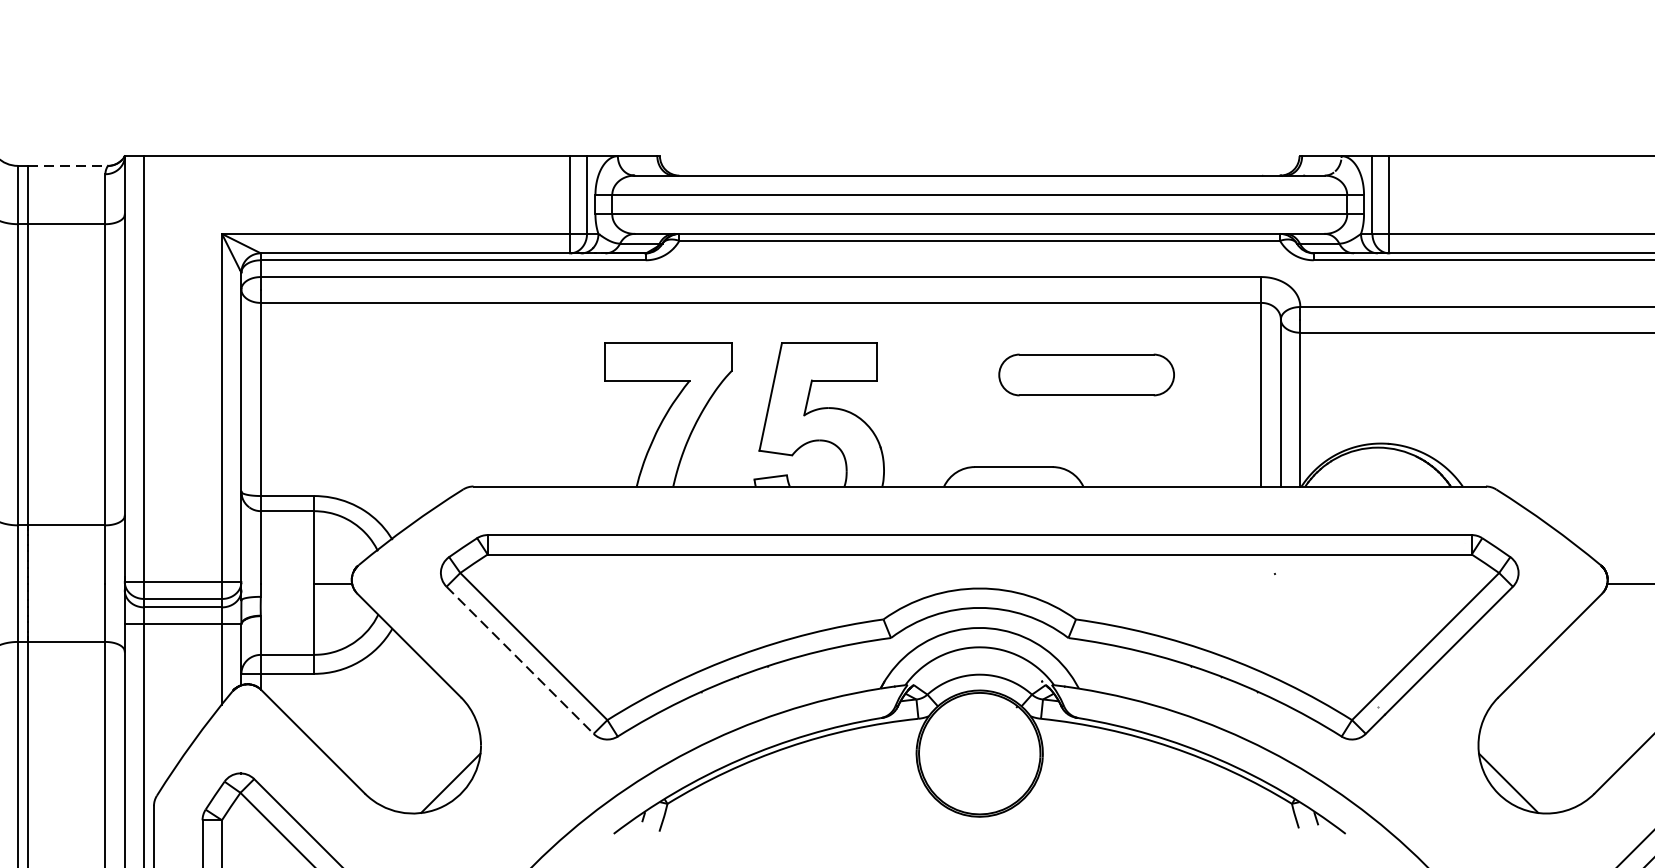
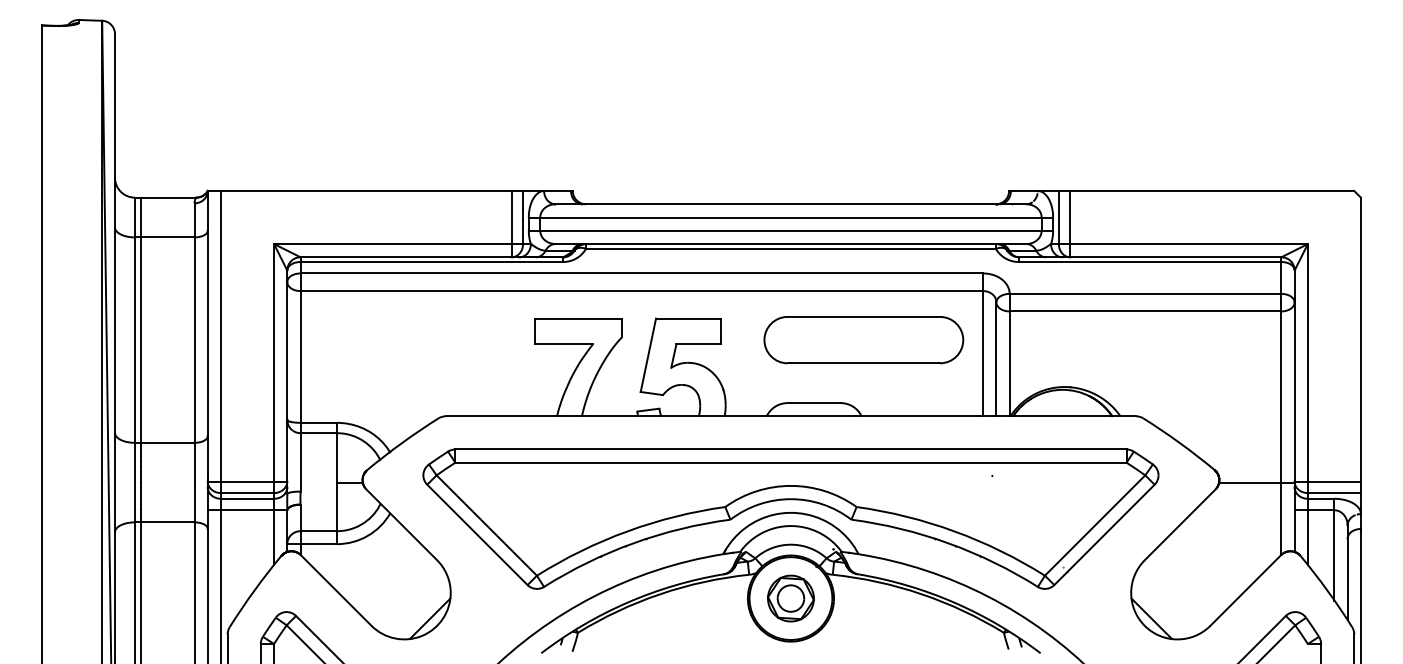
line: (68, 165) -> (169, 197), dashed -> solid
part: (1086, 375) -> (863, 340), size x1.67
line: (520, 659) -> (477, 534), dashed -> solid
part: (979, 753) -> (790, 598), added

